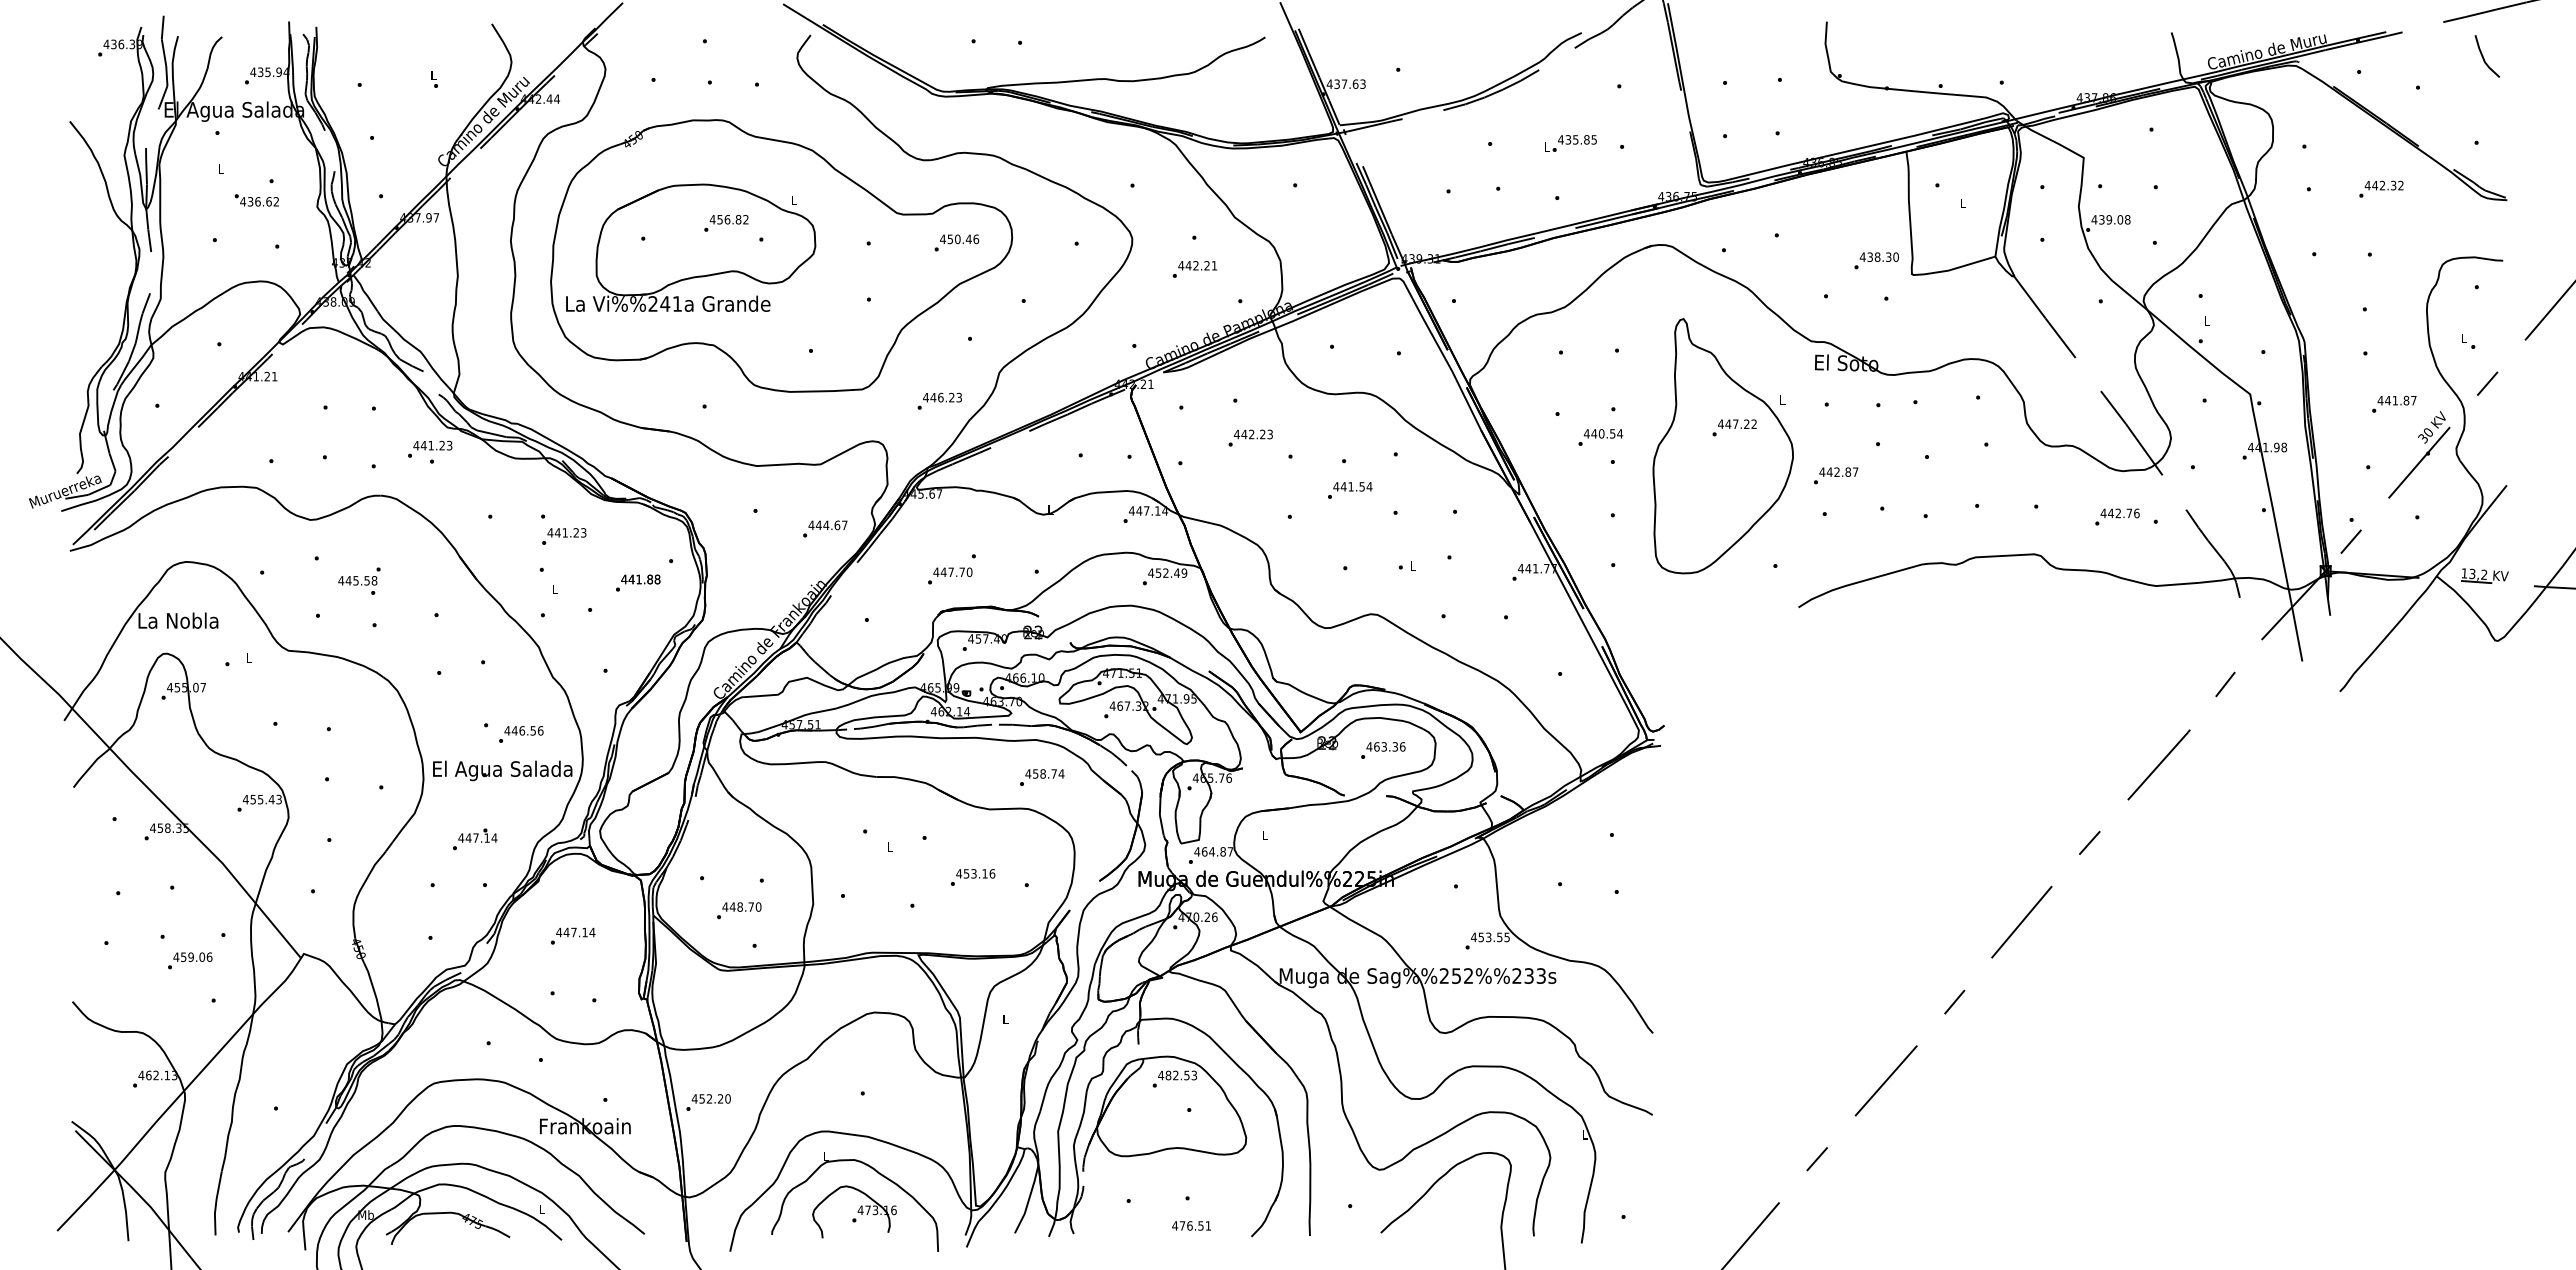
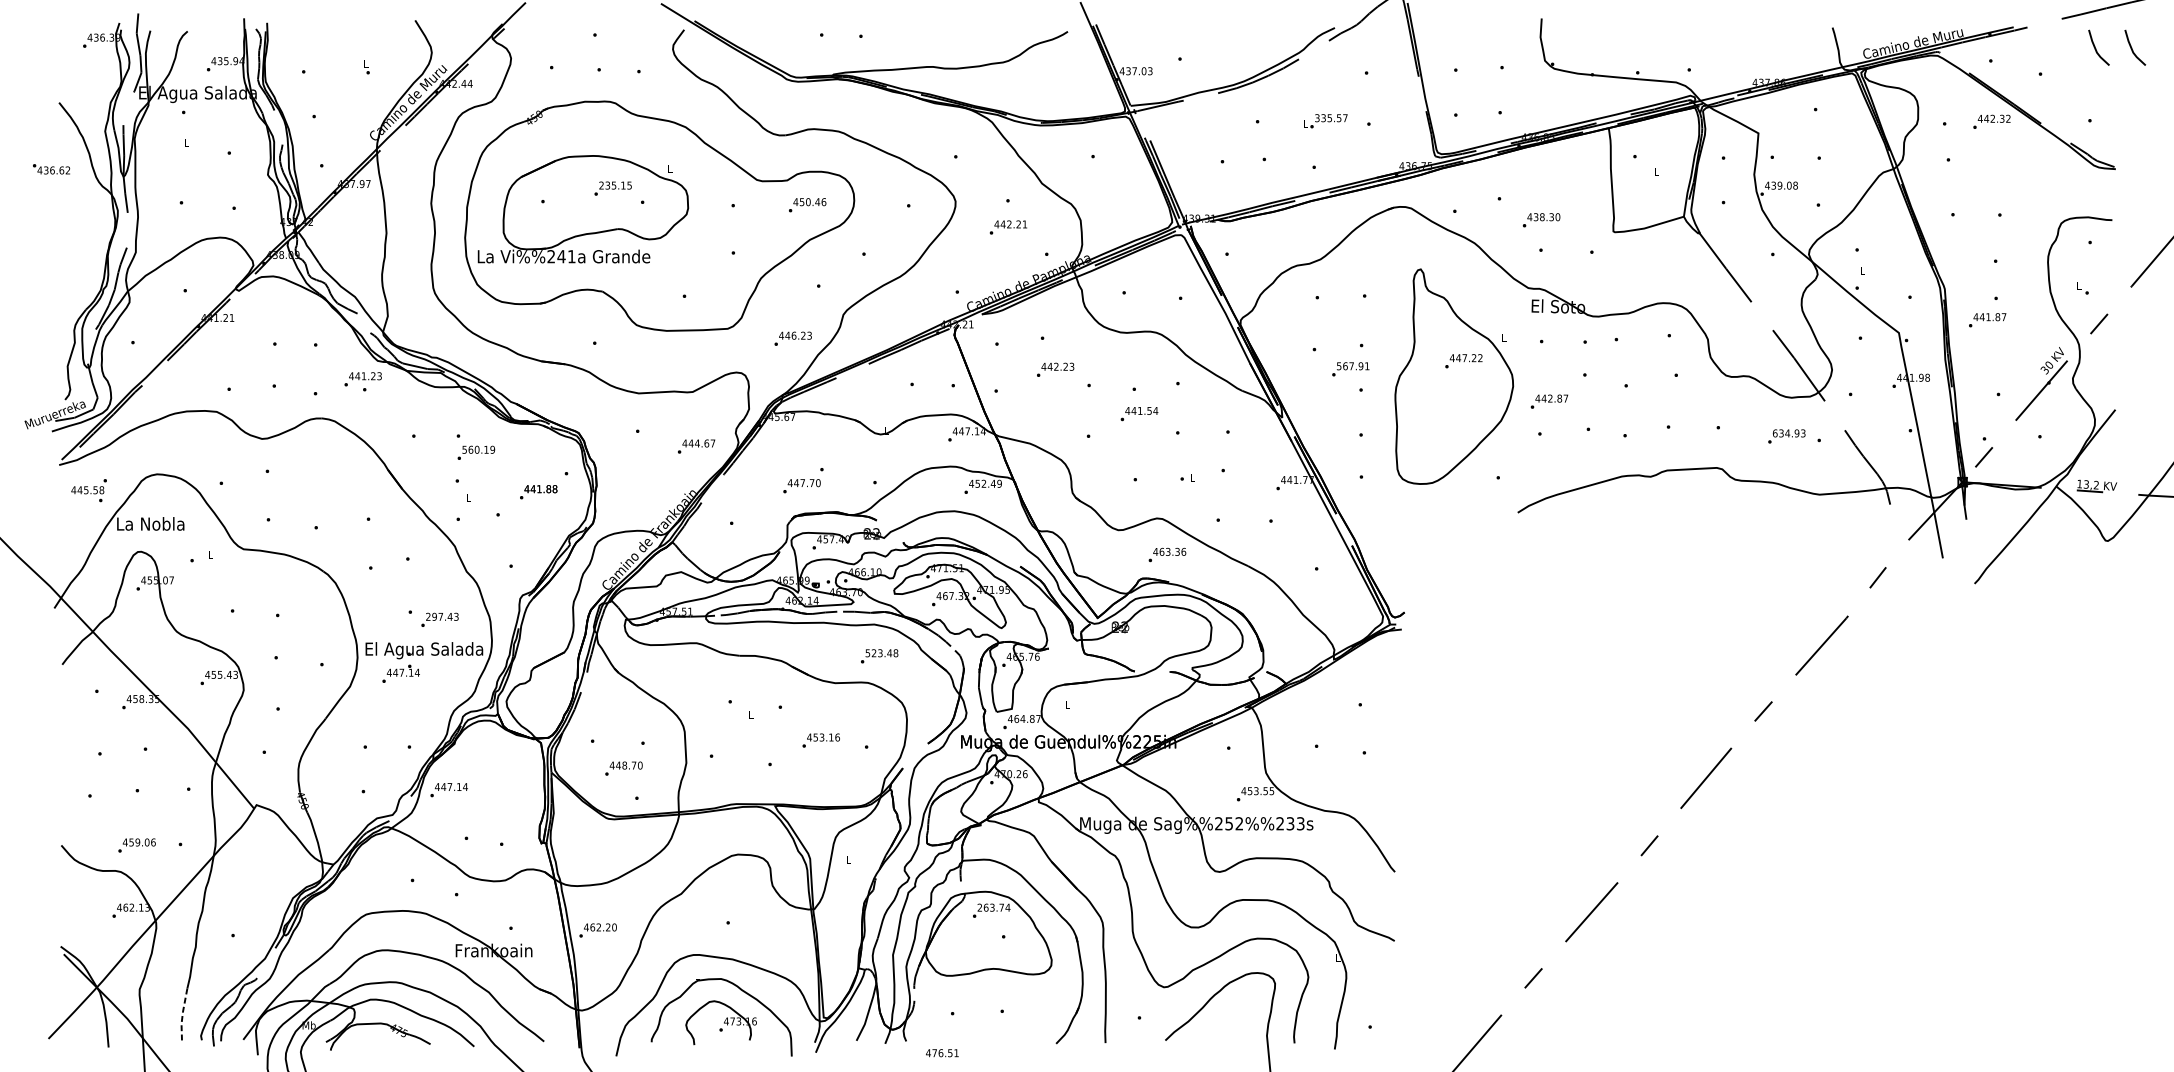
line: (2527, 58) -> (2132, 49), added
text: (1355, 83) -> (1143, 70), 437.63 -> 437.03
text: (1577, 139) -> (1331, 117), 435.85 -> 335.57
text: (2381, 188) -> (1991, 121), moved
text: (256, 200) -> (51, 169), moved
text: (728, 219) -> (614, 185), 456.82 -> 235.15
text: (1876, 260) -> (1541, 219), moved
text: (2394, 403) -> (1987, 319), moved
text: (1603, 433) -> (1353, 365), 440.54 -> 567.91
text: (2119, 513) -> (1788, 433), 442.76 -> 634.93
text: (566, 532) -> (478, 449), 441.23 -> 560.19
text: (359, 580) -> (89, 490), moved
text: (523, 730) -> (441, 616), 446.56 -> 297.43
text: (1383, 750) -> (1167, 554), moved
text: (1044, 773) -> (881, 652), 458.74 -> 523.48
text: (475, 839) -> (401, 673), moved
text: (573, 935) -> (449, 789), moved
text: (190, 960) -> (137, 845), moved
text: (1177, 1075) -> (993, 907), 482.53 -> 263.74
text: (702, 1098) -> (592, 927), 452.20 -> 462.20
line: (216, 1203) -> (182, 1015), solid -> dashed
text: (1191, 1225) -> (942, 1052), moved

